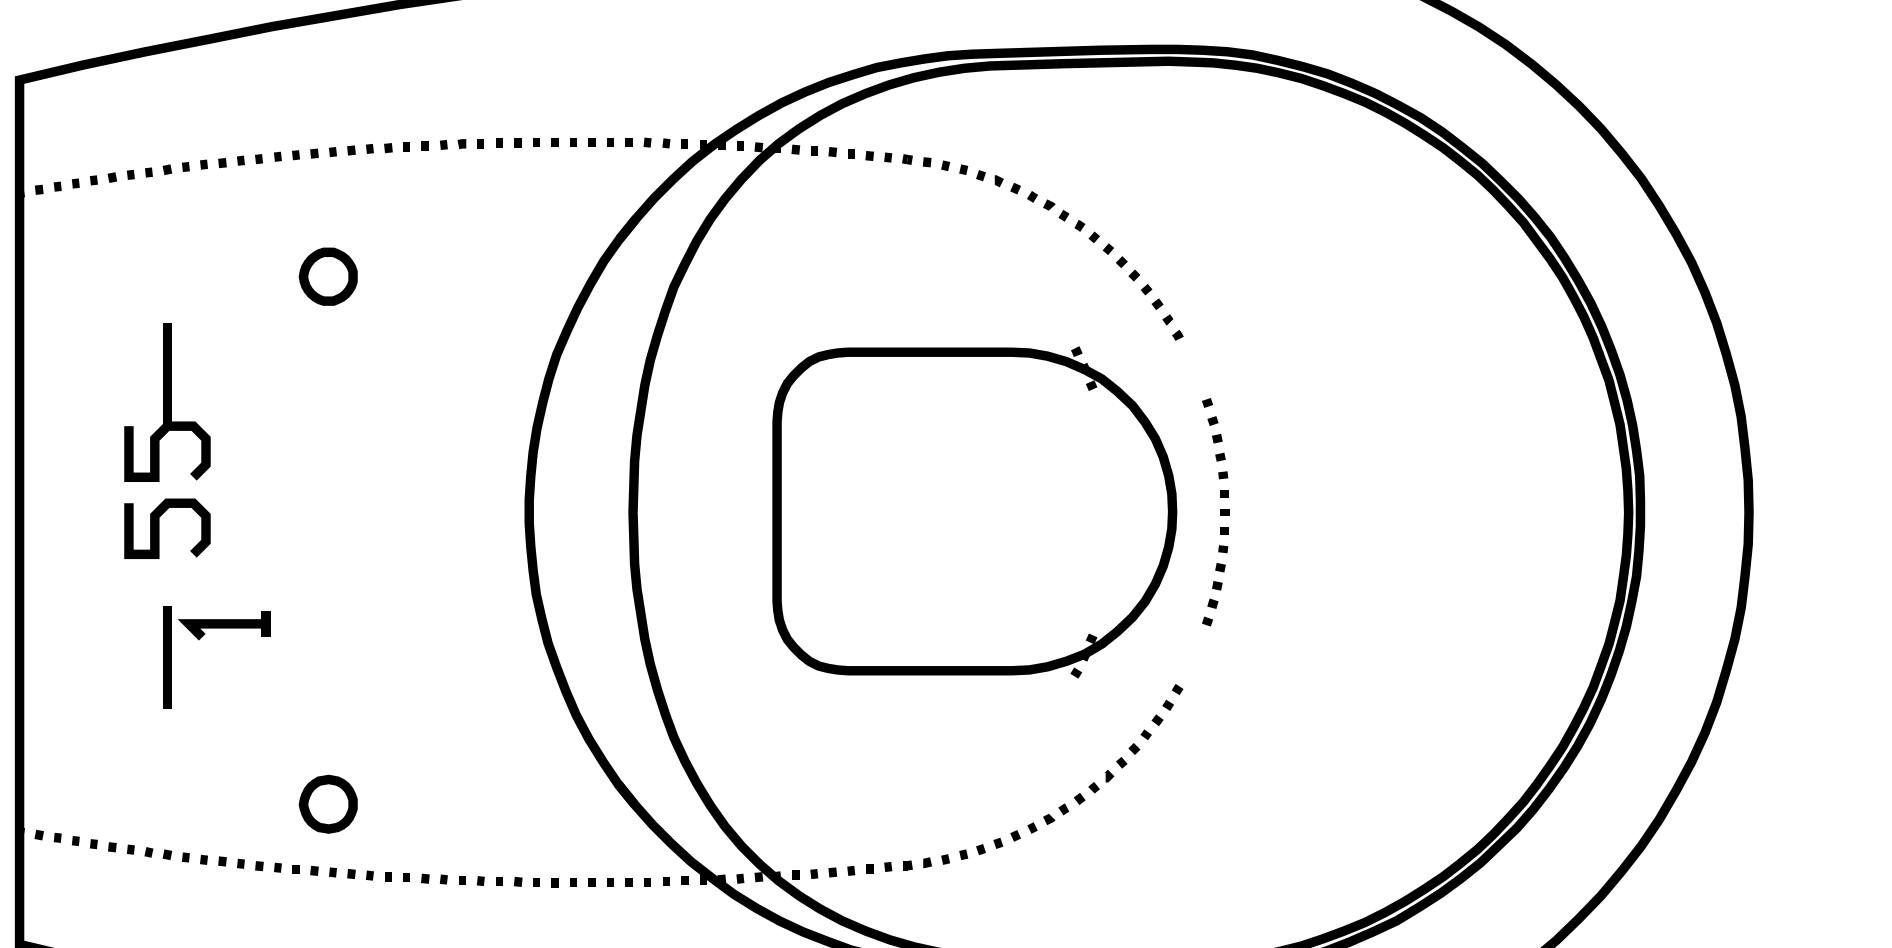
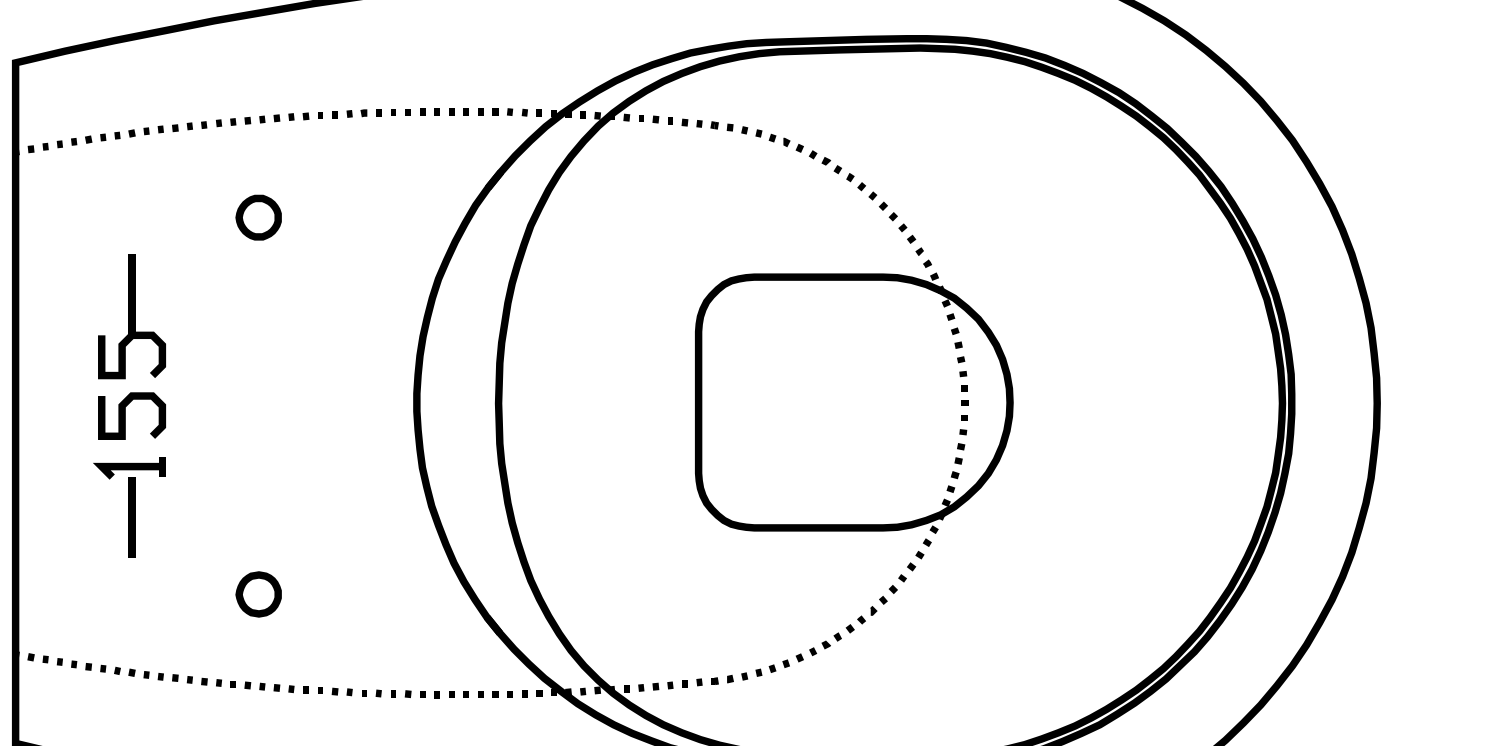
part: (974, 512) -> (854, 403), moved
part: (224, 625) -> (129, 467), moved
part: (327, 803) -> (258, 593), moved

